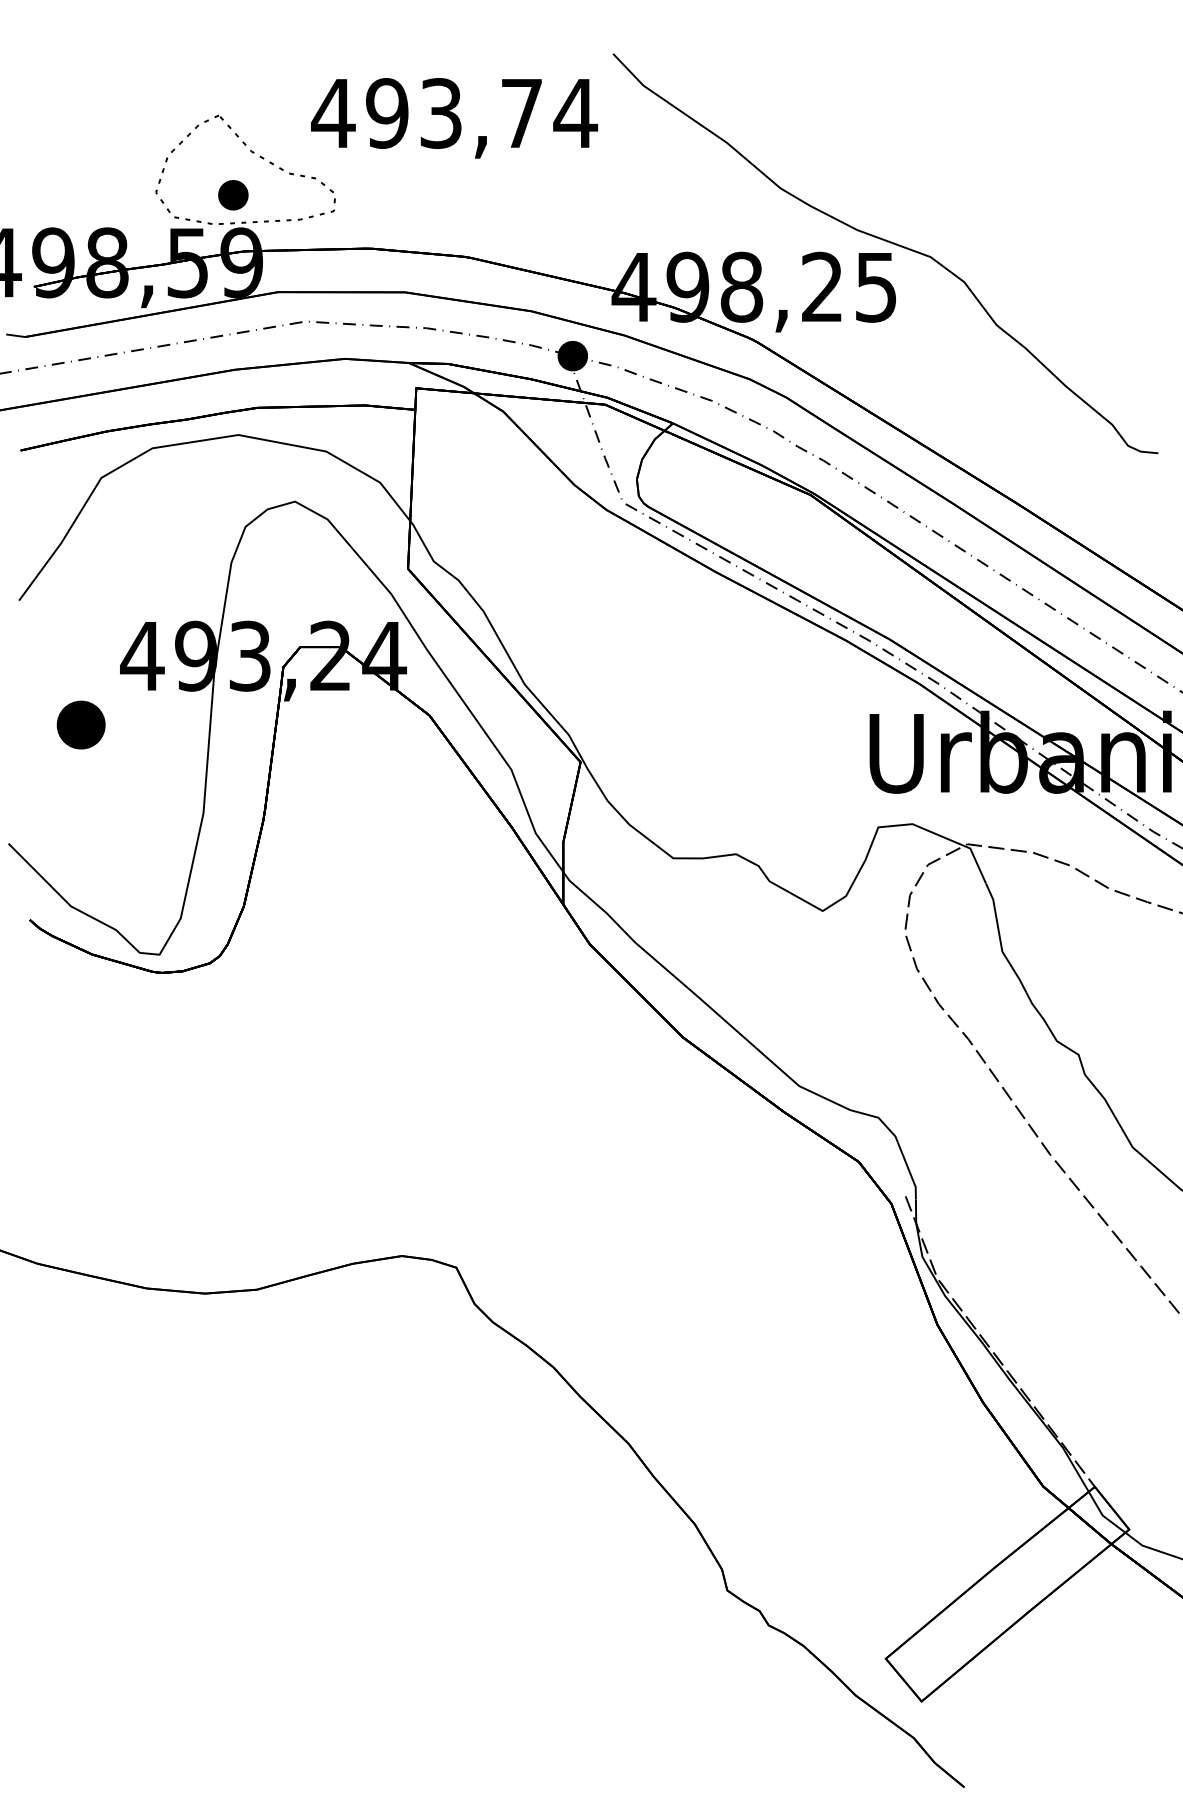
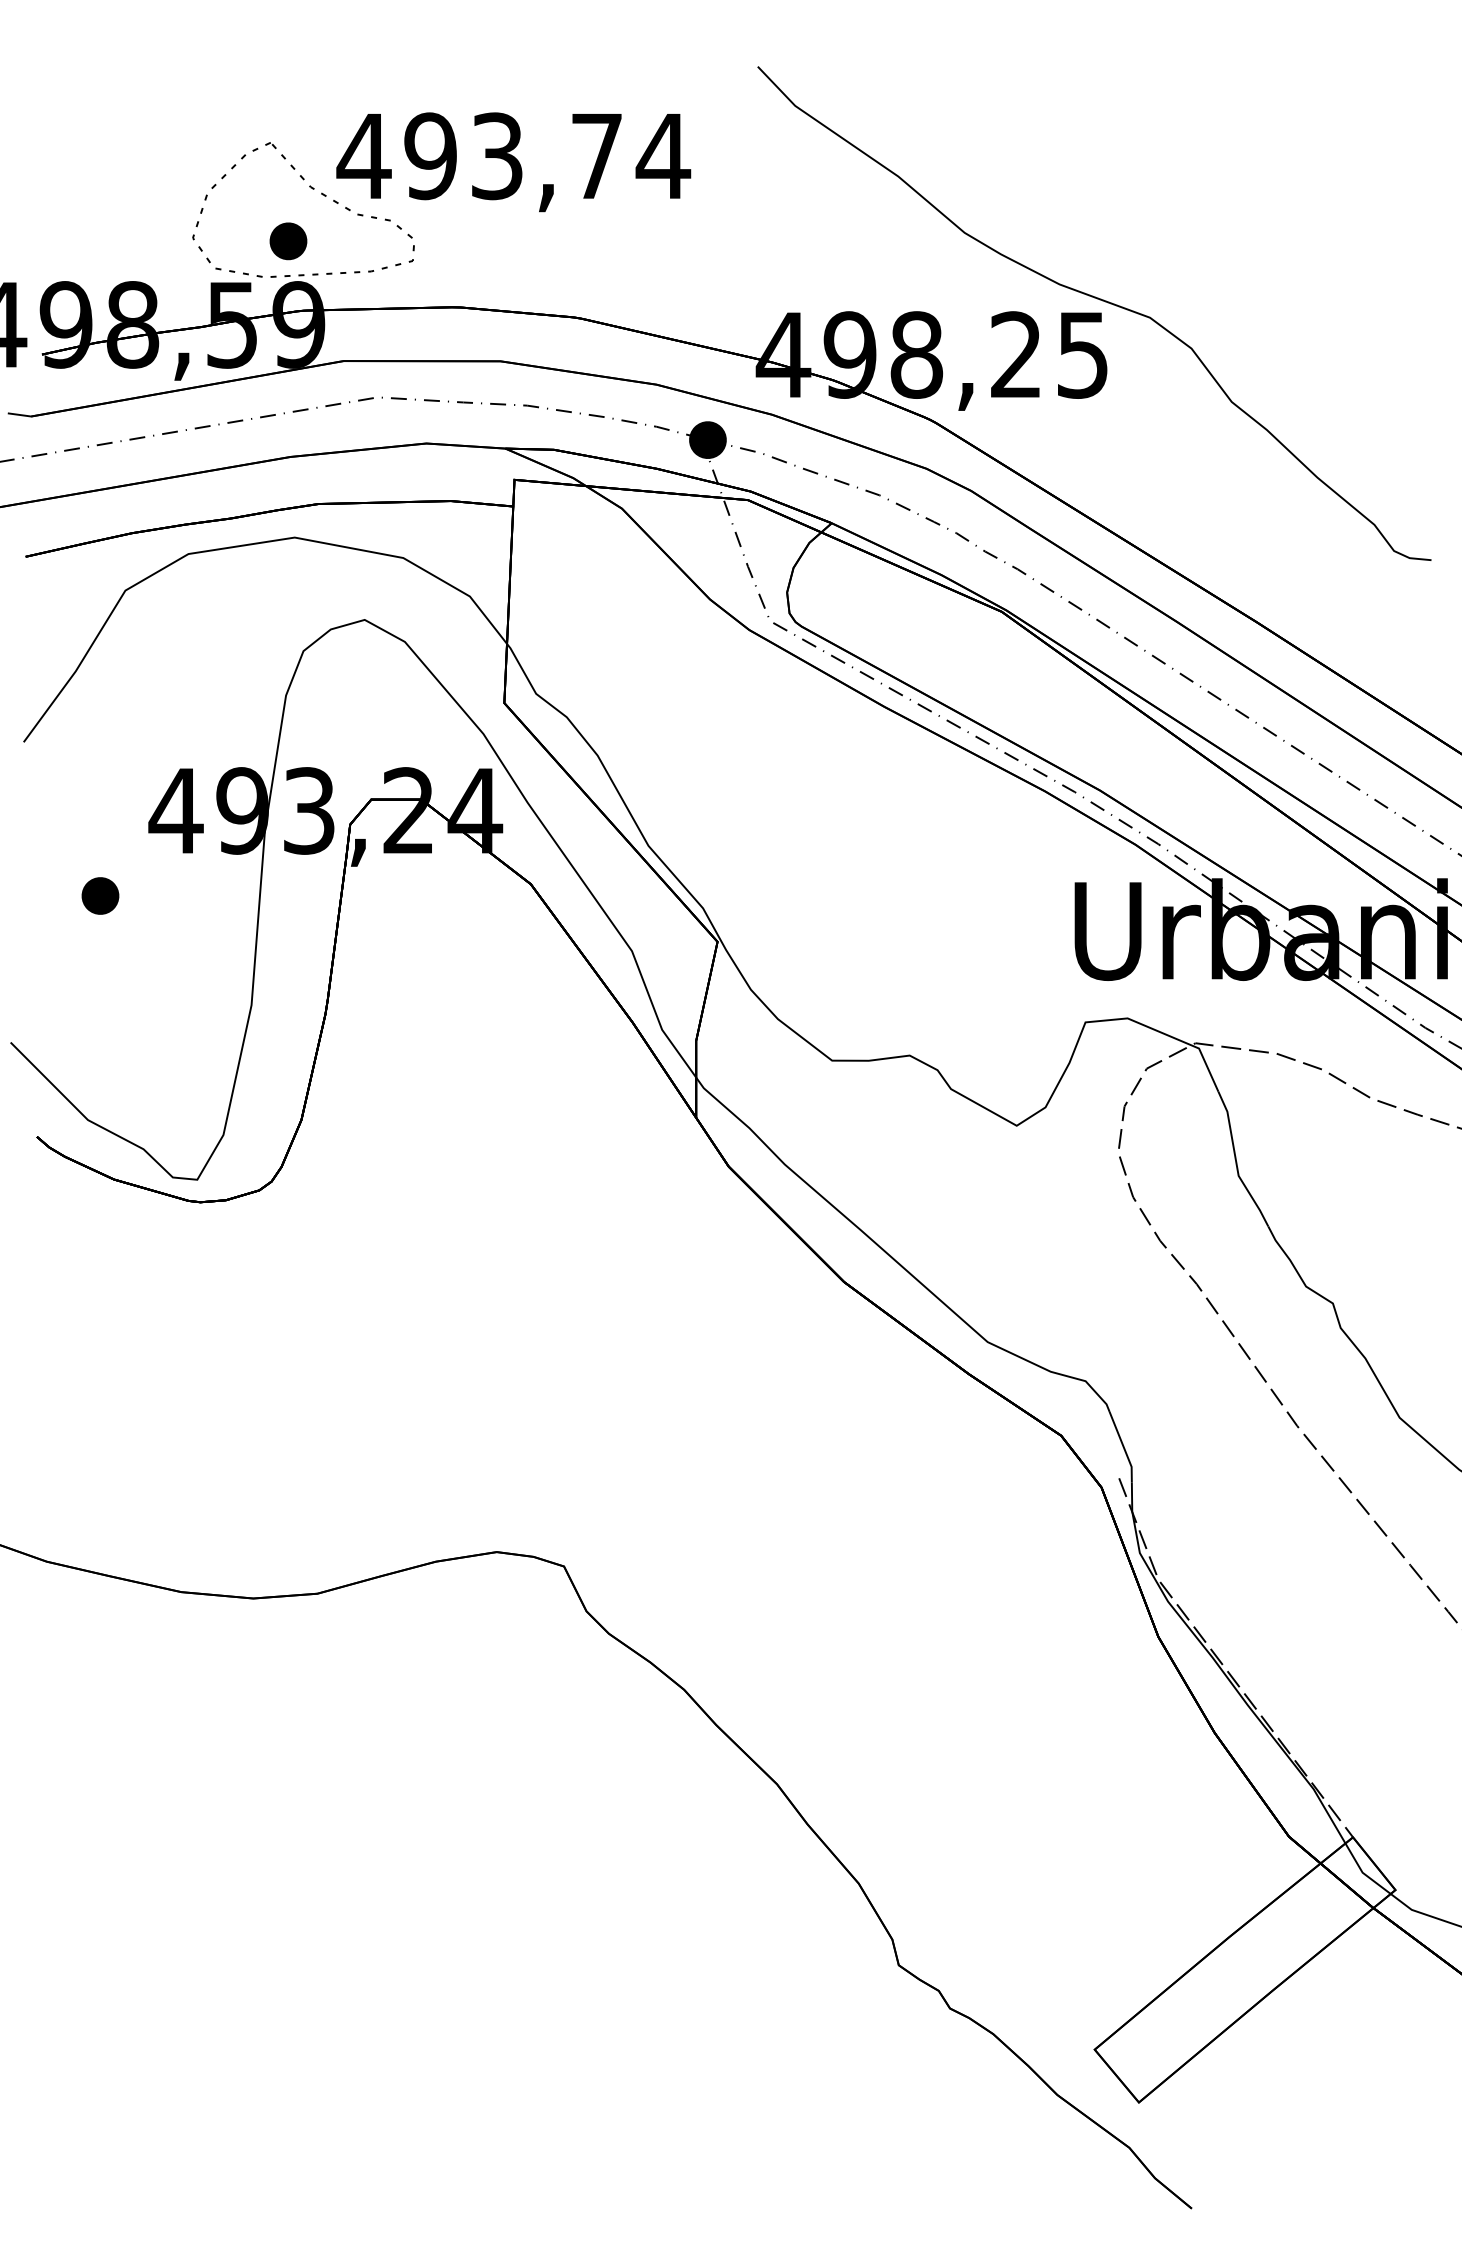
text: (454, 118) -> (513, 162), moved
part: (81, 724) -> (100, 895), size x0.62

